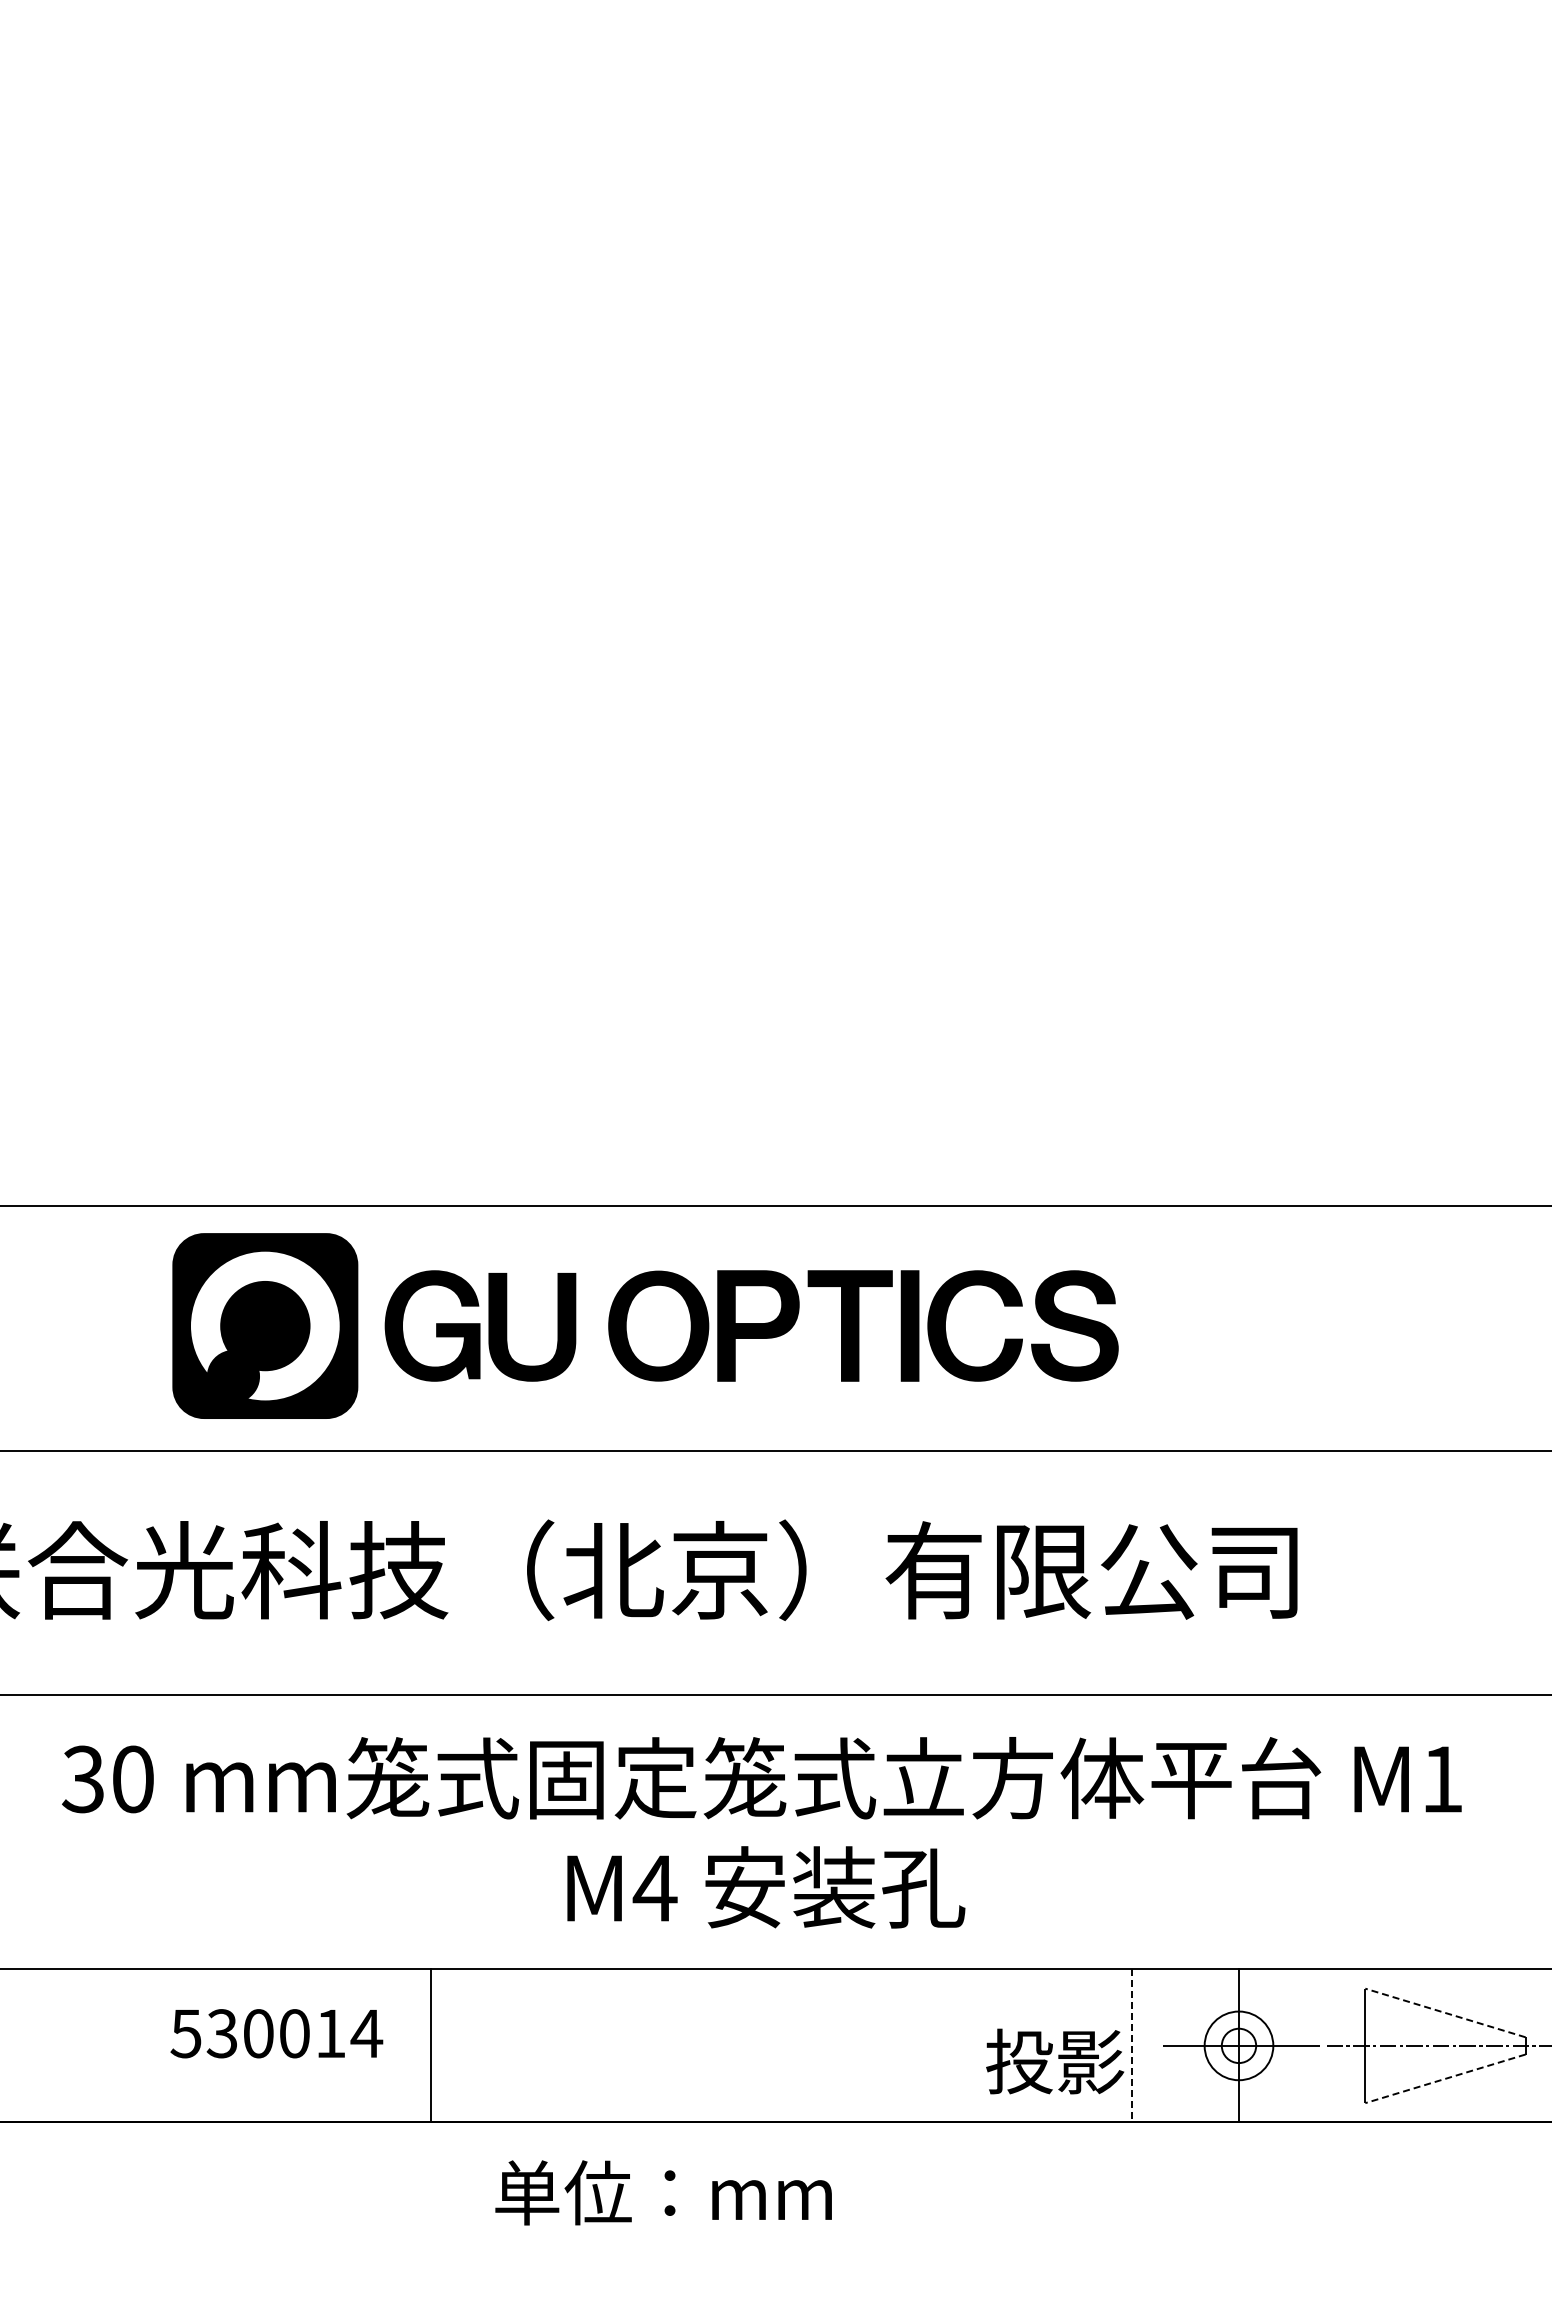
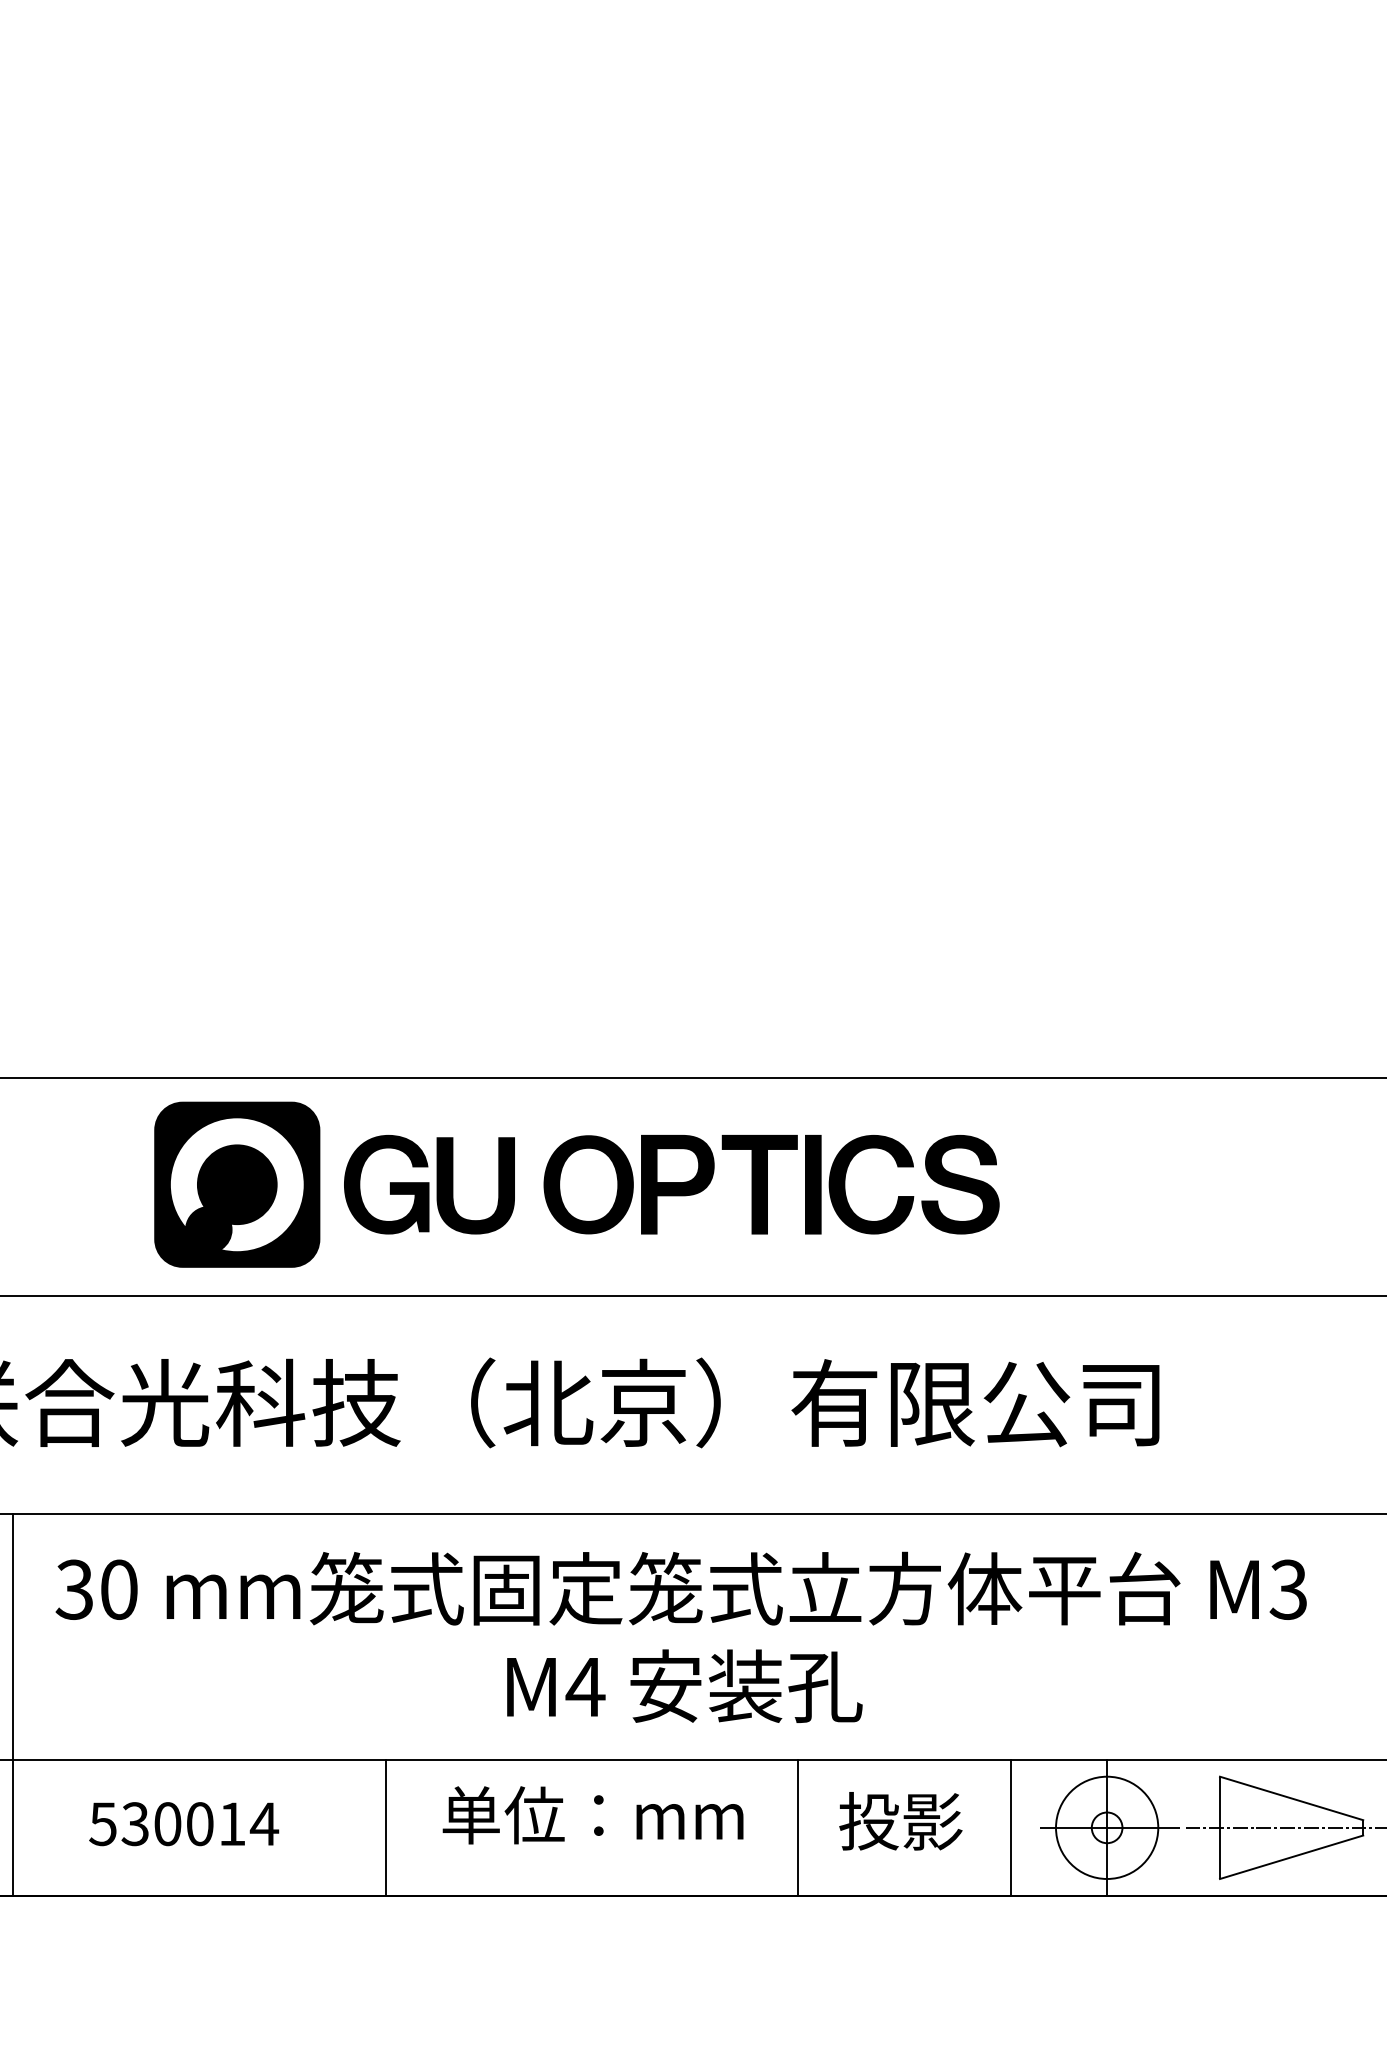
text: (1441, 1779) -> (1288, 1589), M1 -> M3
line: (13, 1908) -> (12, 1705), added
line: (1445, 2012) -> (1291, 1798), dashed -> solid
text: (276, 2033) -> (183, 1823), moved
line: (892, 2045) -> (797, 1827), added
circle: (1238, 2045) -> (1106, 1827), size x1.67
line: (1131, 2046) -> (1011, 1828), dashed -> solid
text: (1055, 2061) -> (901, 1821), moved
line: (1445, 2078) -> (1291, 1856), dashed -> solid
text: (663, 2192) -> (592, 1814), moved

